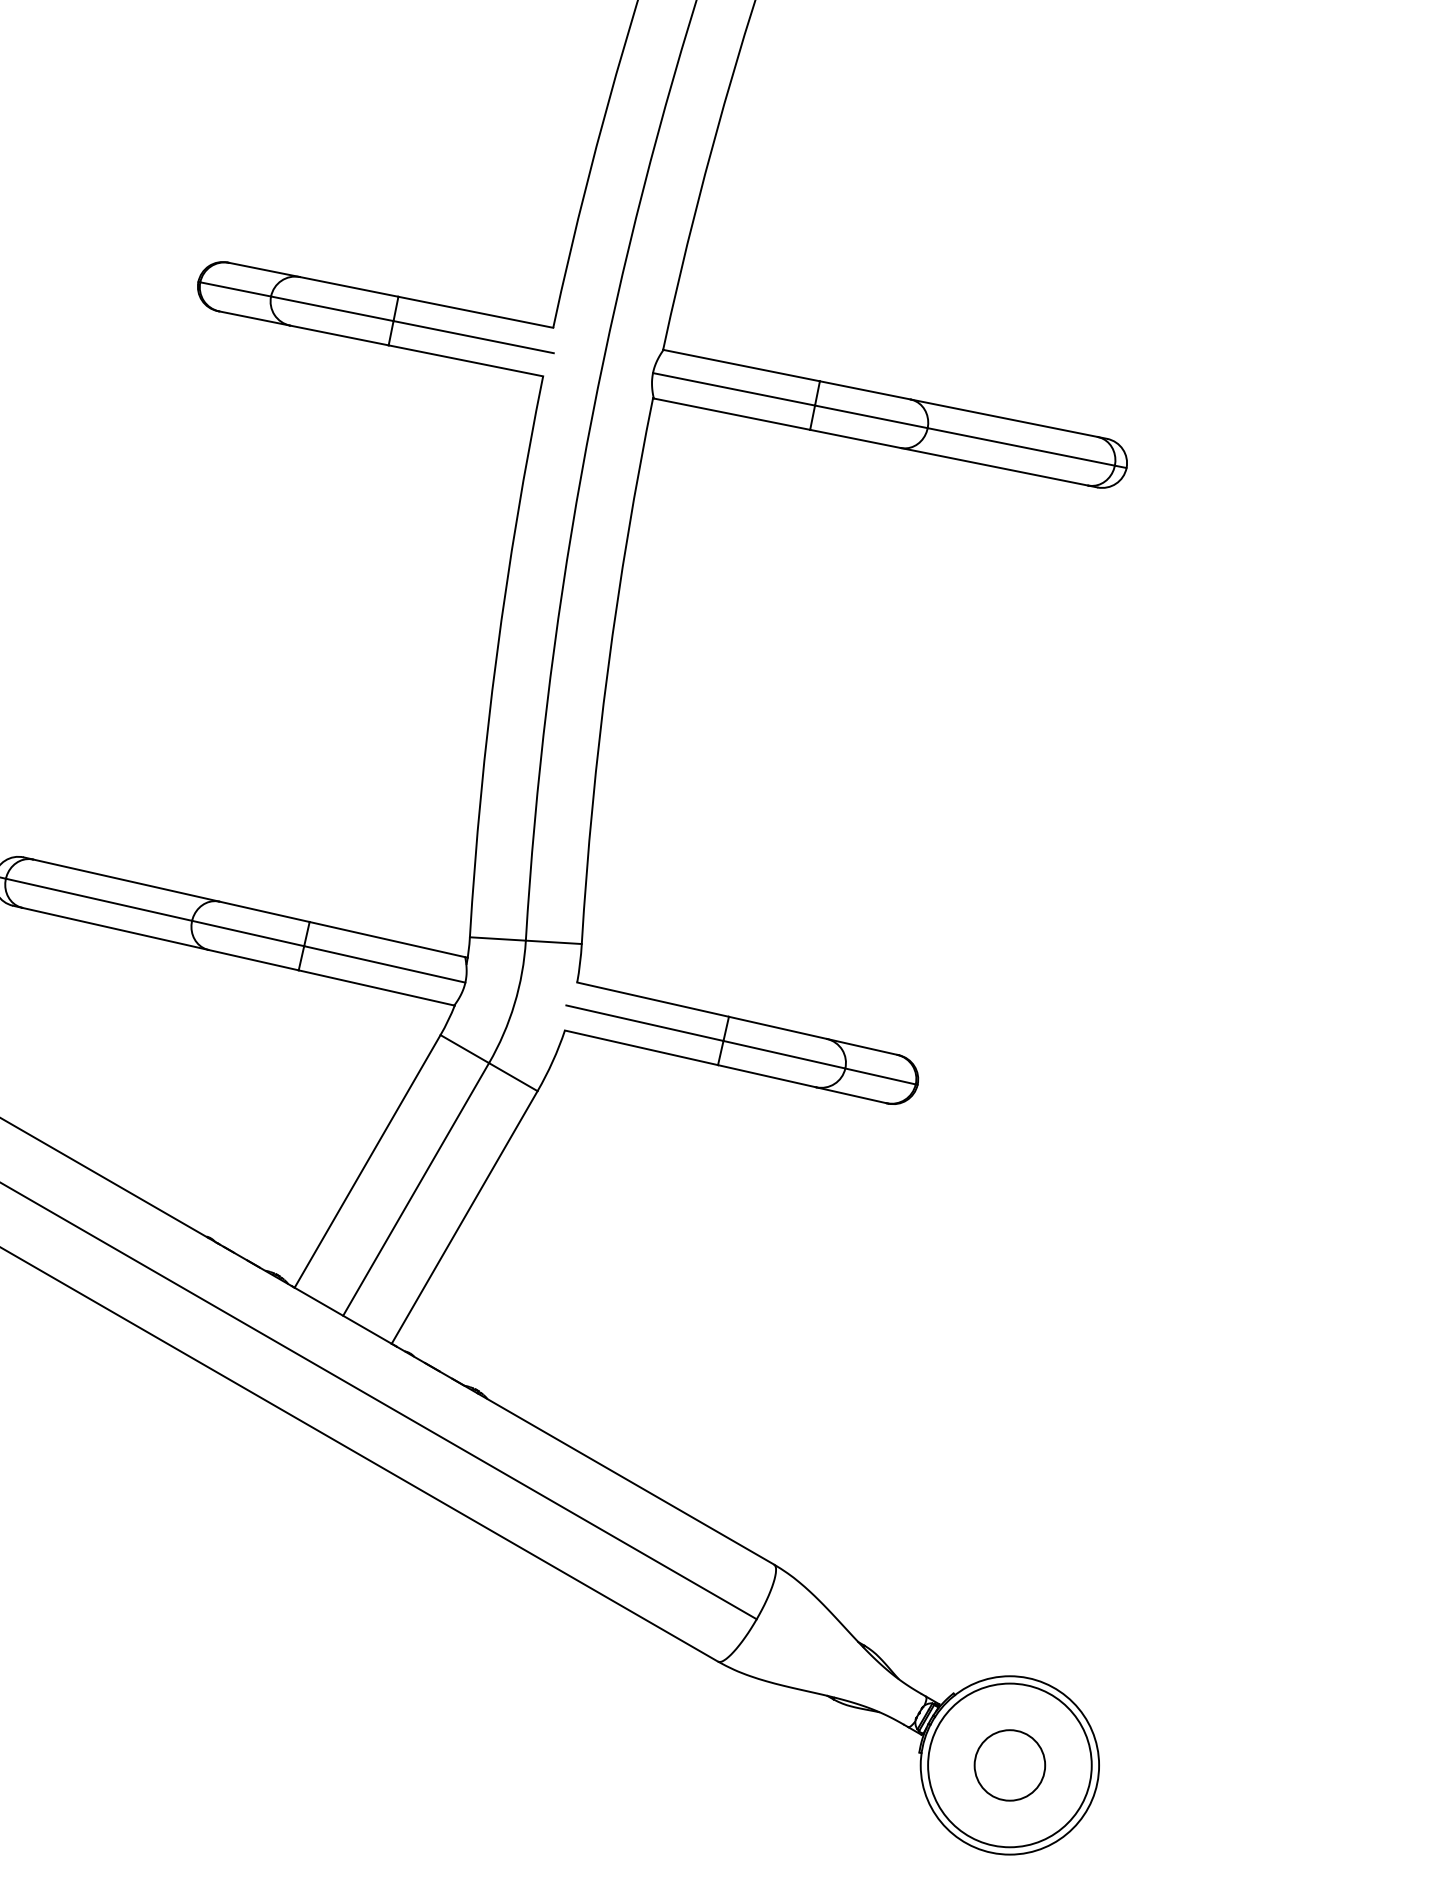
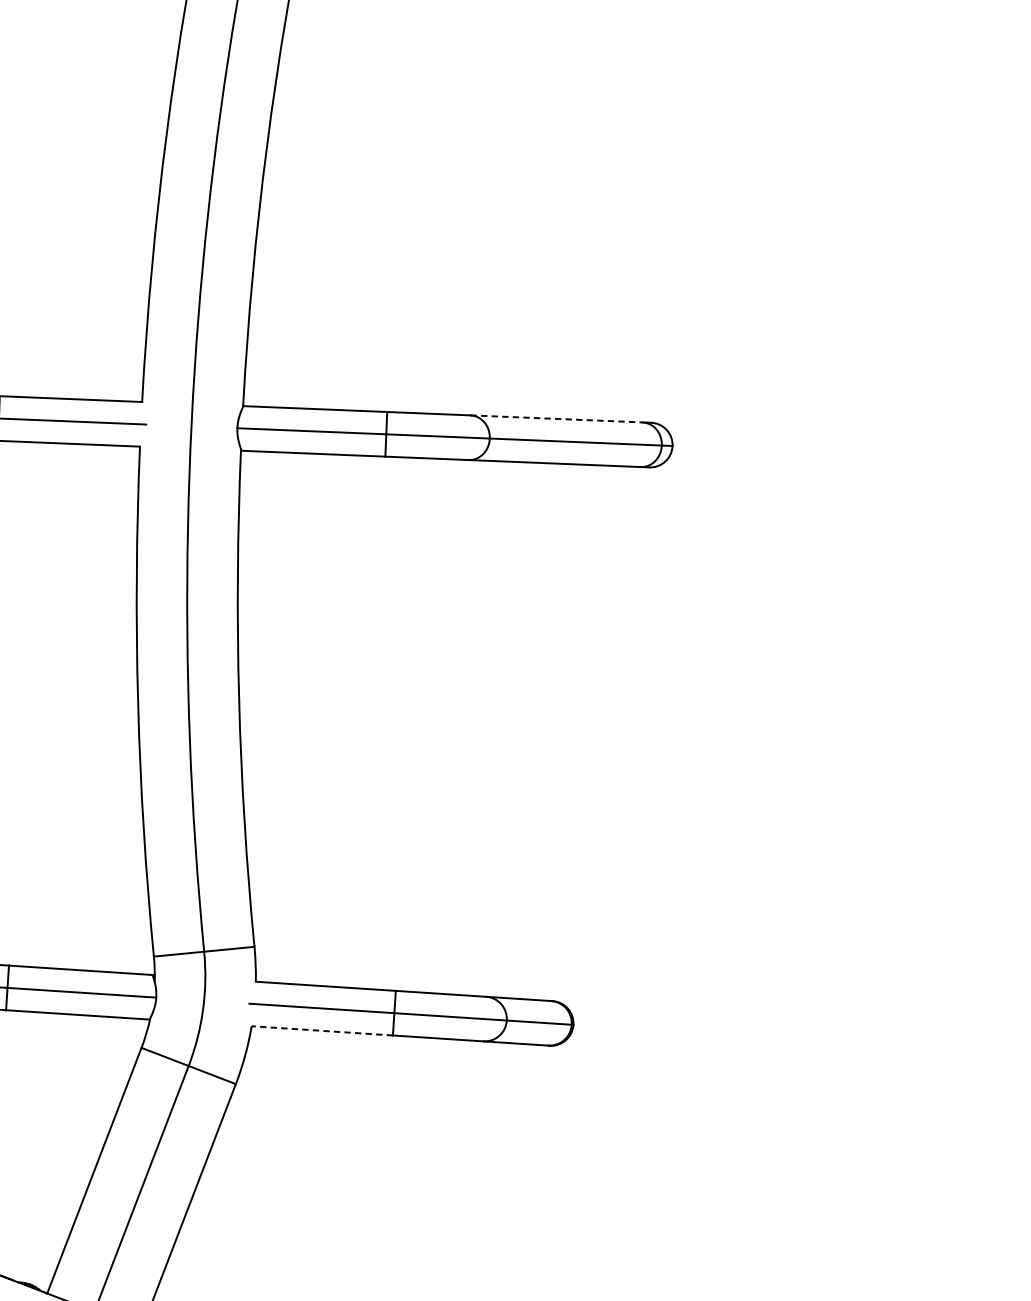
line: (1004, 418) -> (556, 419), solid -> dashed
line: (641, 1047) -> (322, 1030), solid -> dashed

